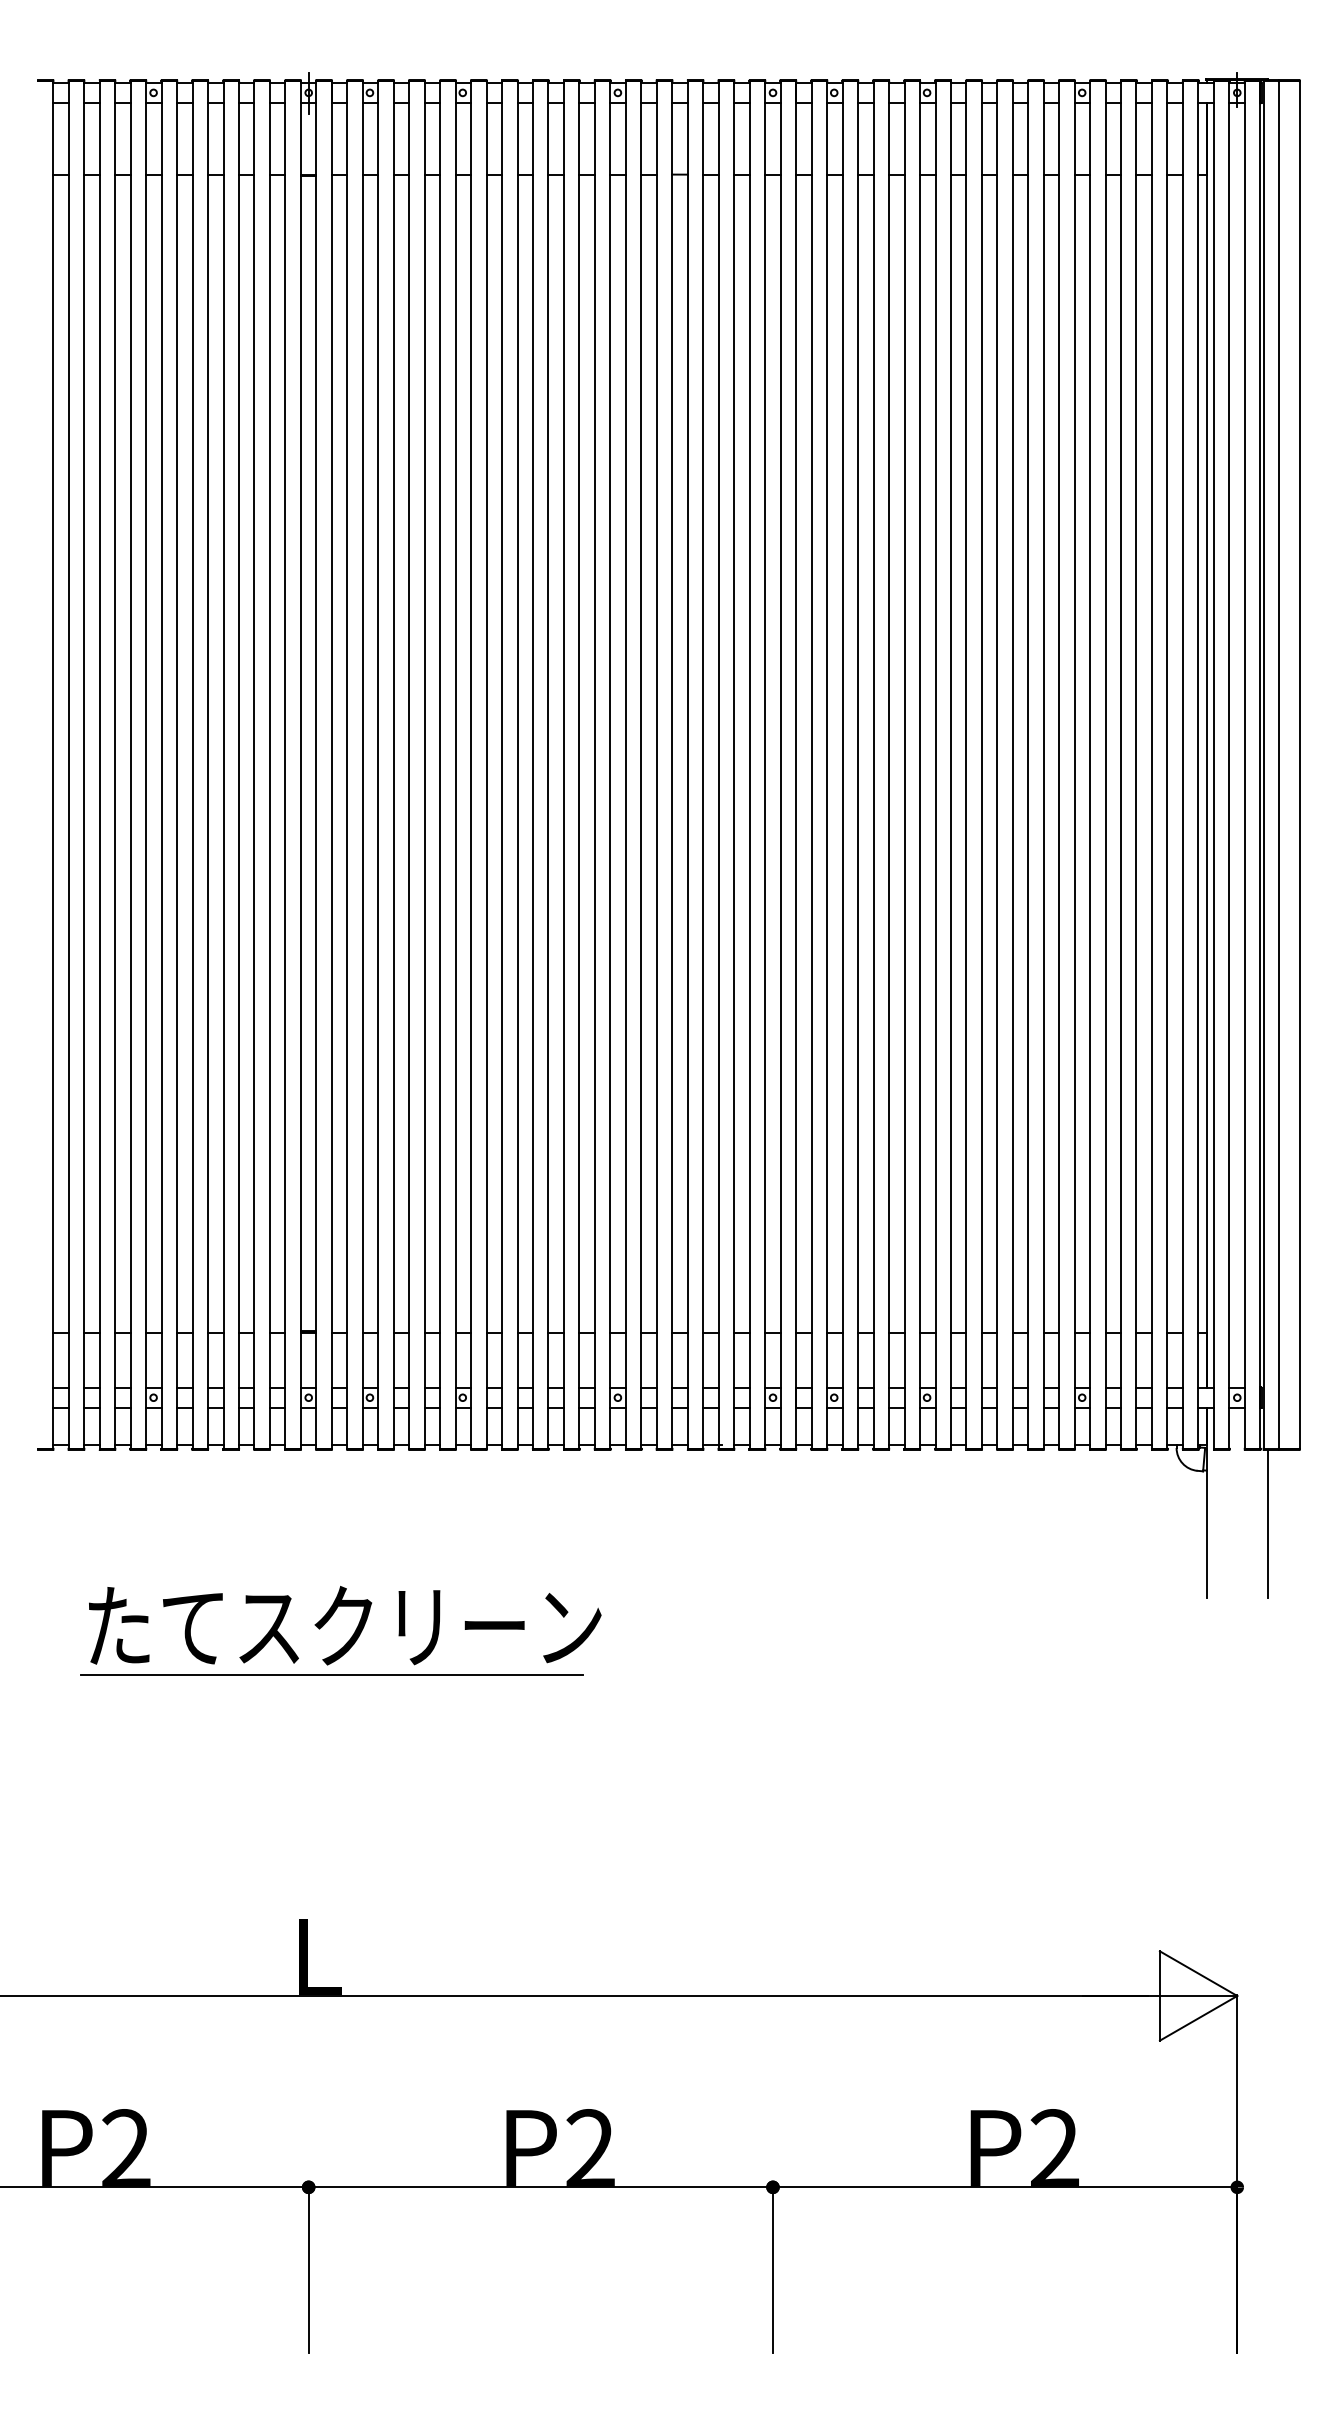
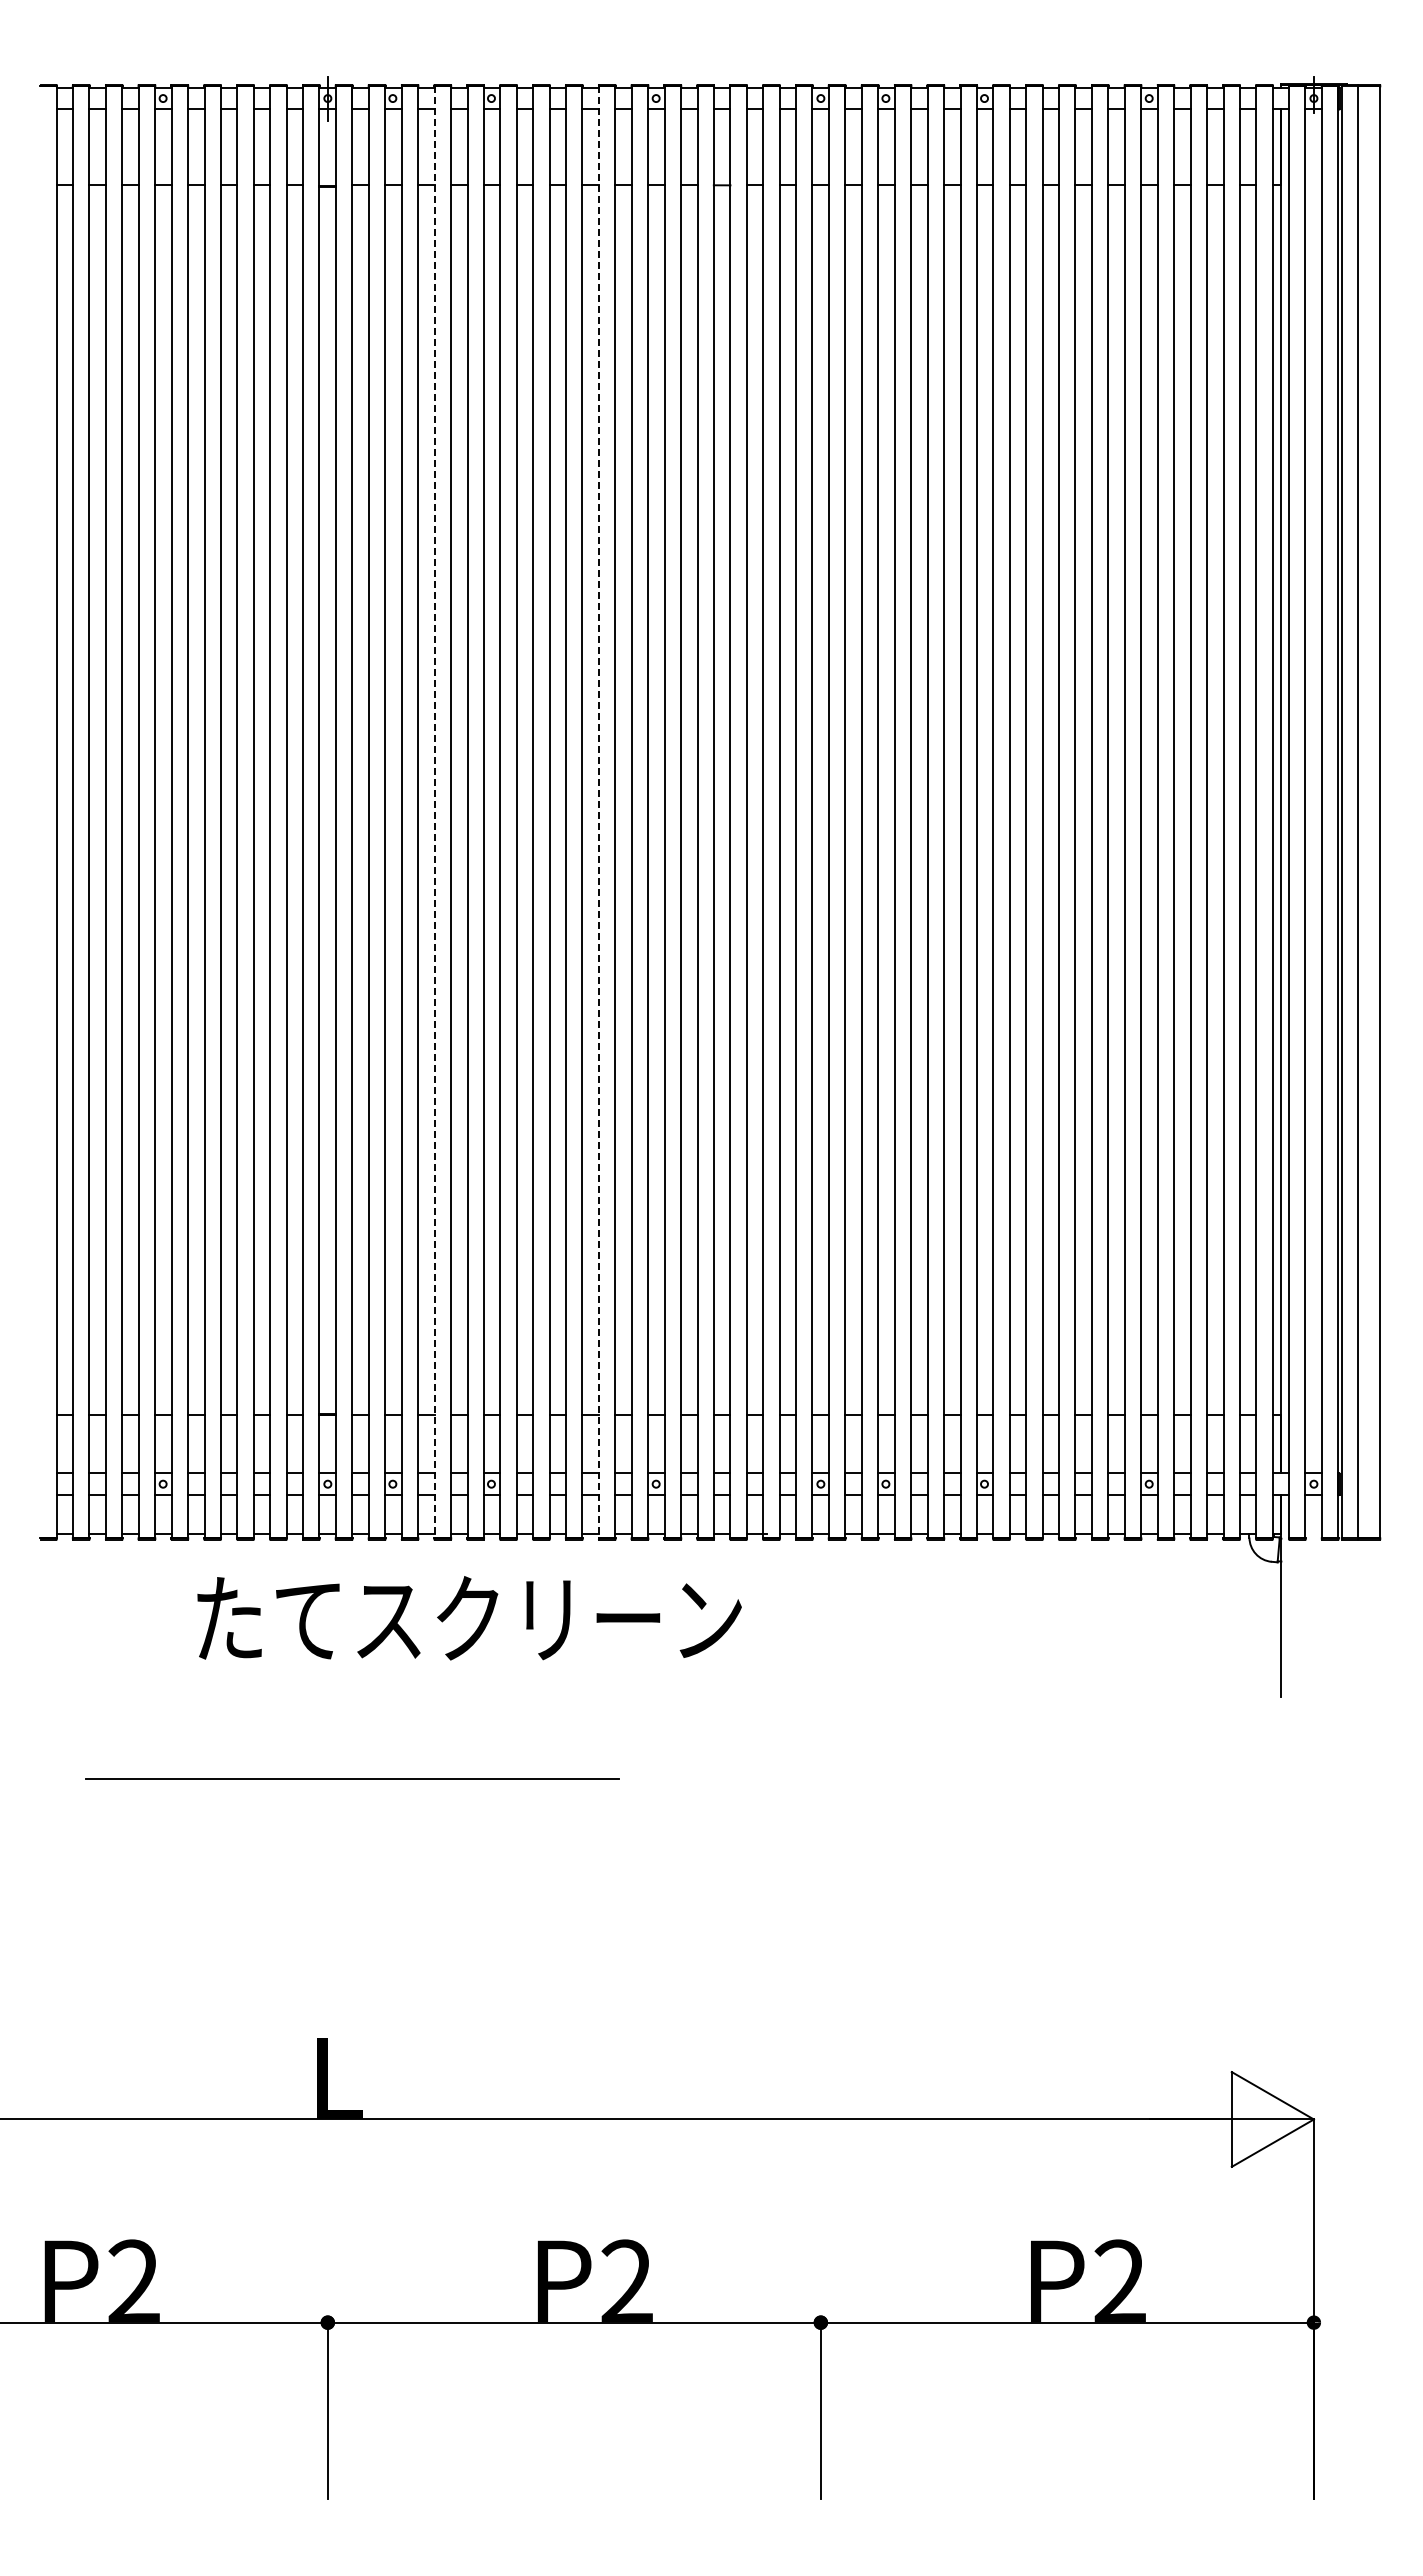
line: (409, 765) -> (434, 812), solid -> dashed
line: (564, 765) -> (599, 812), solid -> dashed
line: (1267, 1523) -> (1346, 1617), removed
text: (345, 1625) -> (469, 1618), moved

